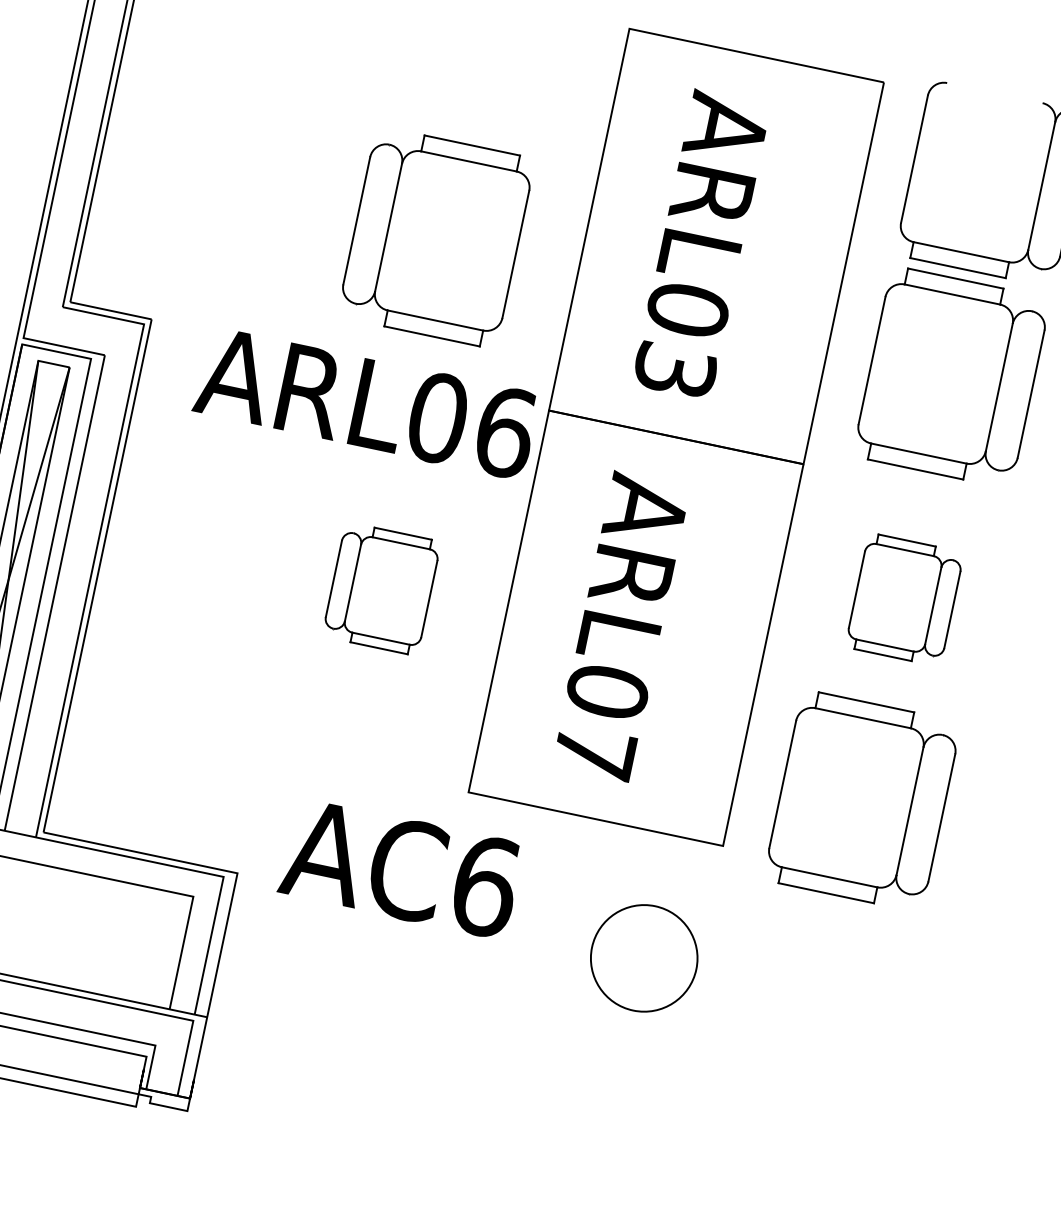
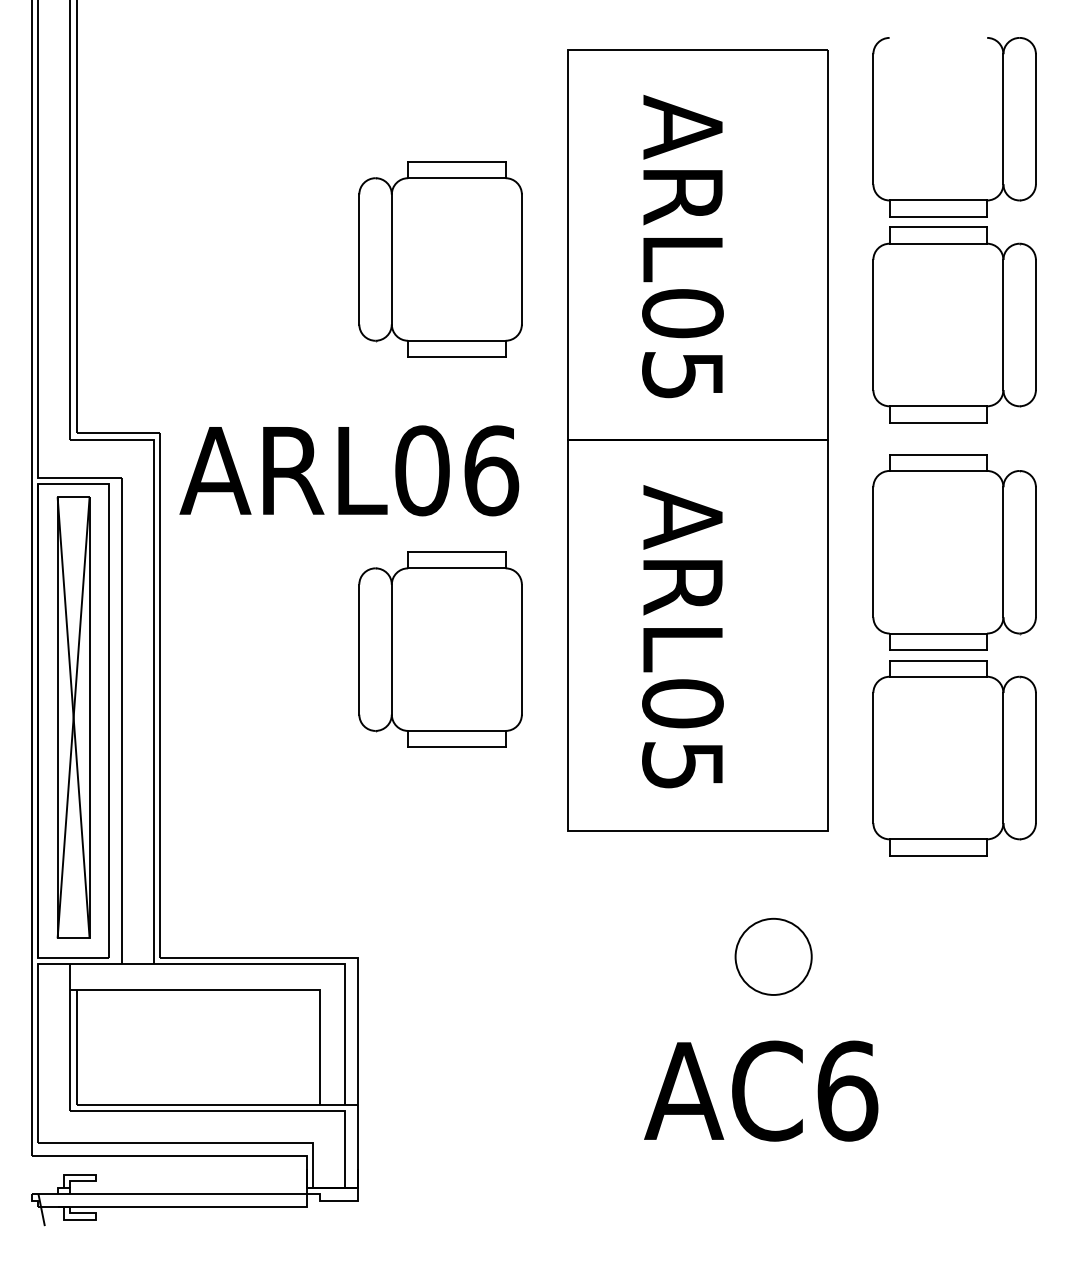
part: (436, 237) -> (440, 259), moved
text: (674, 370) -> (682, 375), ARL03 -> ARL05
text: (366, 402) -> (349, 470), moved
part: (381, 588) -> (440, 649), size x1.67
part: (904, 599) -> (954, 552), size x1.67
text: (594, 752) -> (682, 765), ARL07 -> ARL05
text: (401, 867) -> (761, 1090), moved
circle: (644, 957) -> (773, 956), size x0.71

